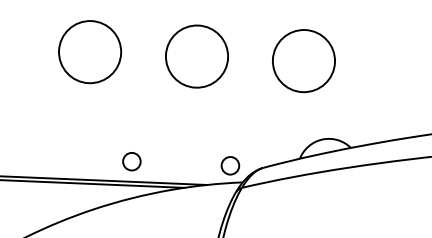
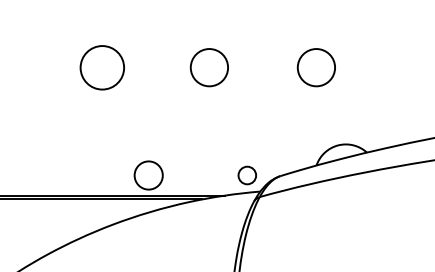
circle: (90, 51) -> (102, 67), size x0.7
circle: (197, 56) -> (209, 67), size x0.6
circle: (304, 60) -> (316, 67), size x0.6
circle: (131, 161) -> (148, 175), size x1.6

